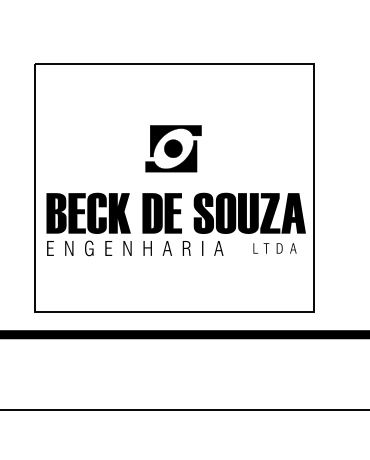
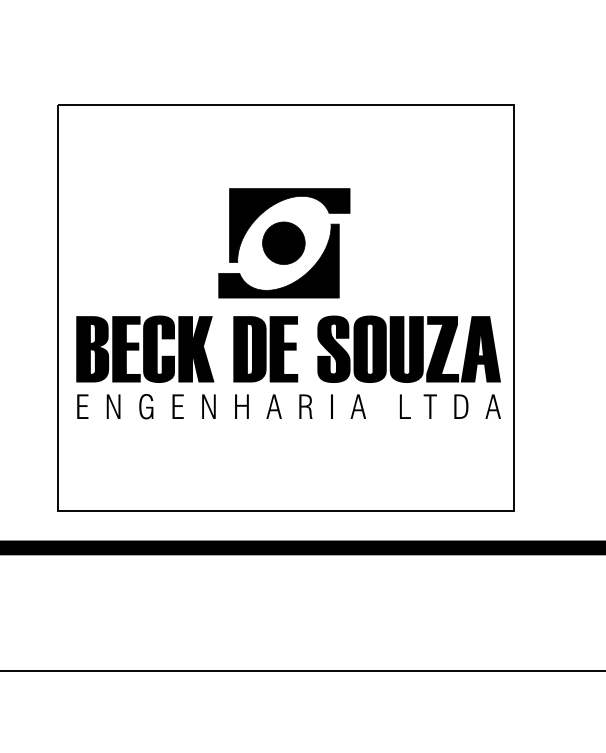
part: (173, 148) -> (284, 243), size x1.43
part: (274, 248) -> (449, 406), size x1.43

